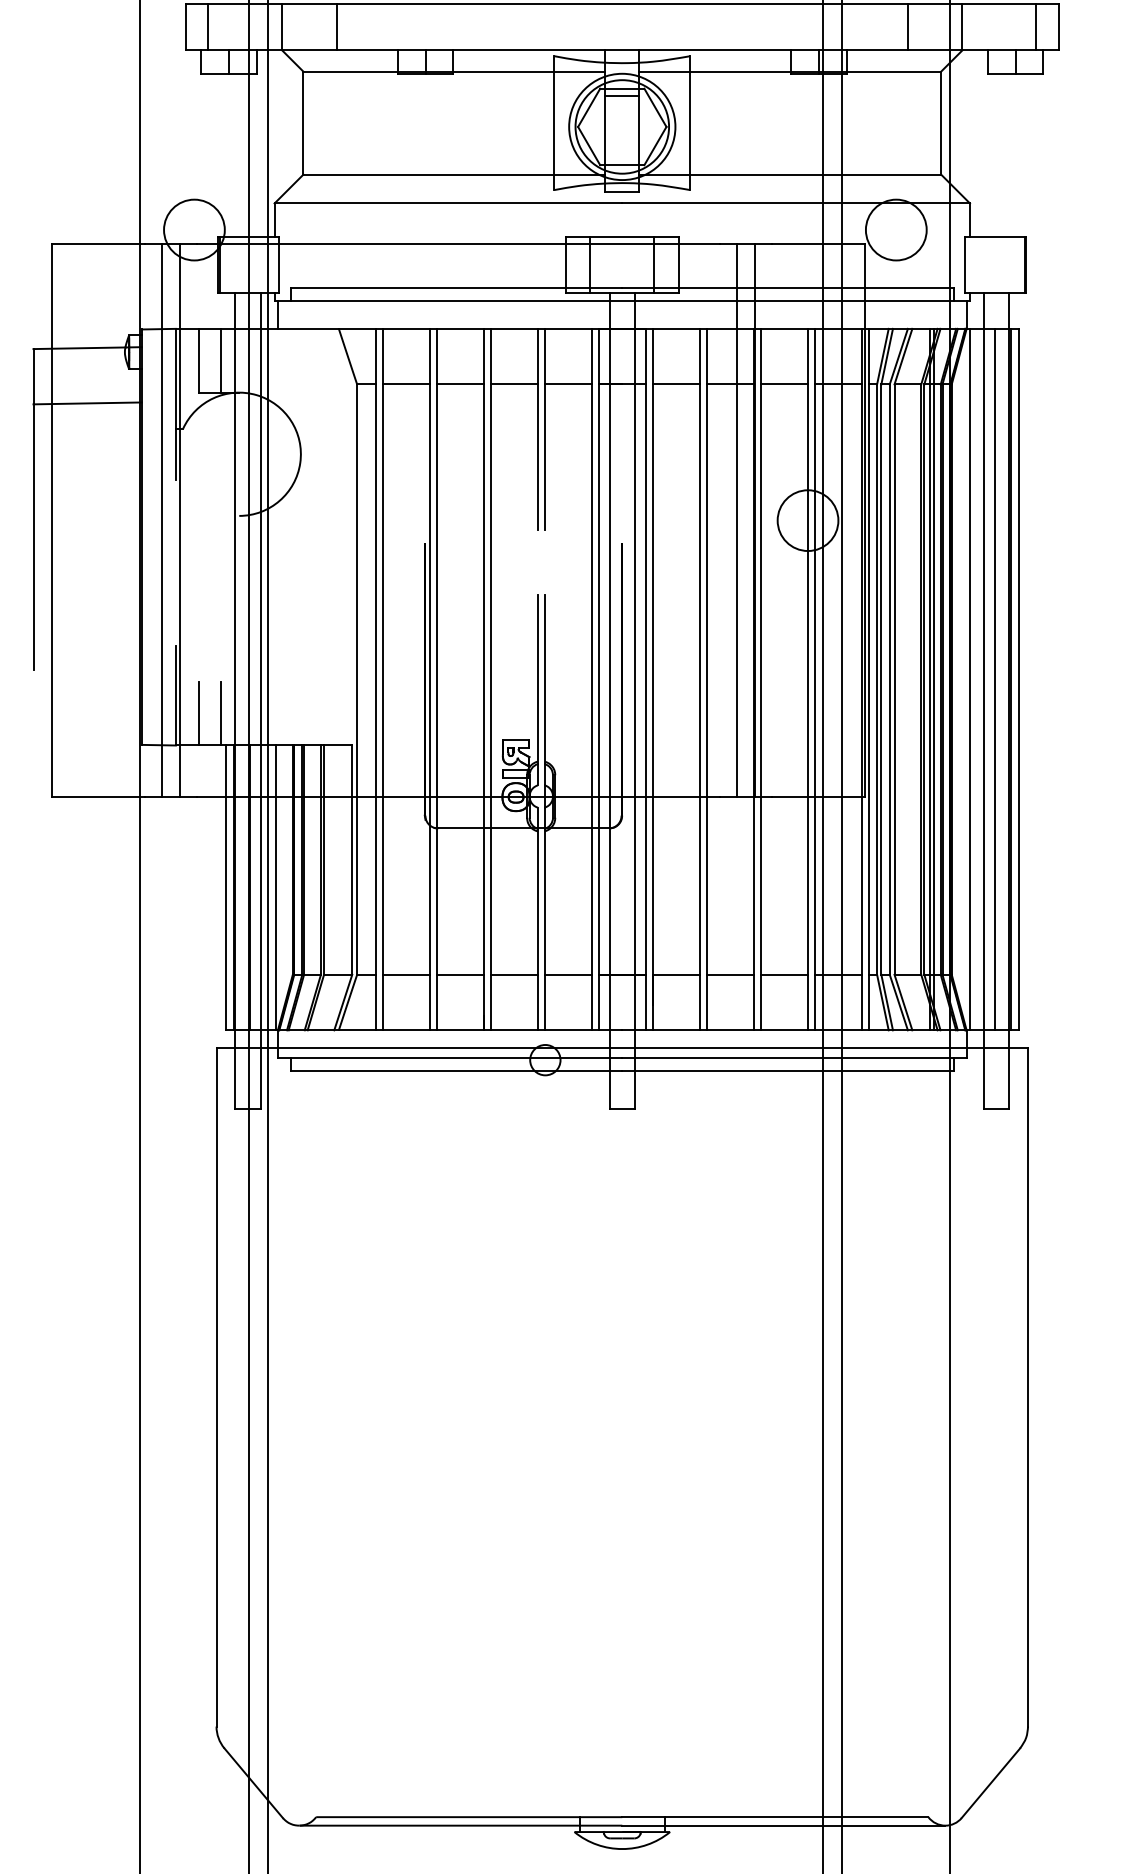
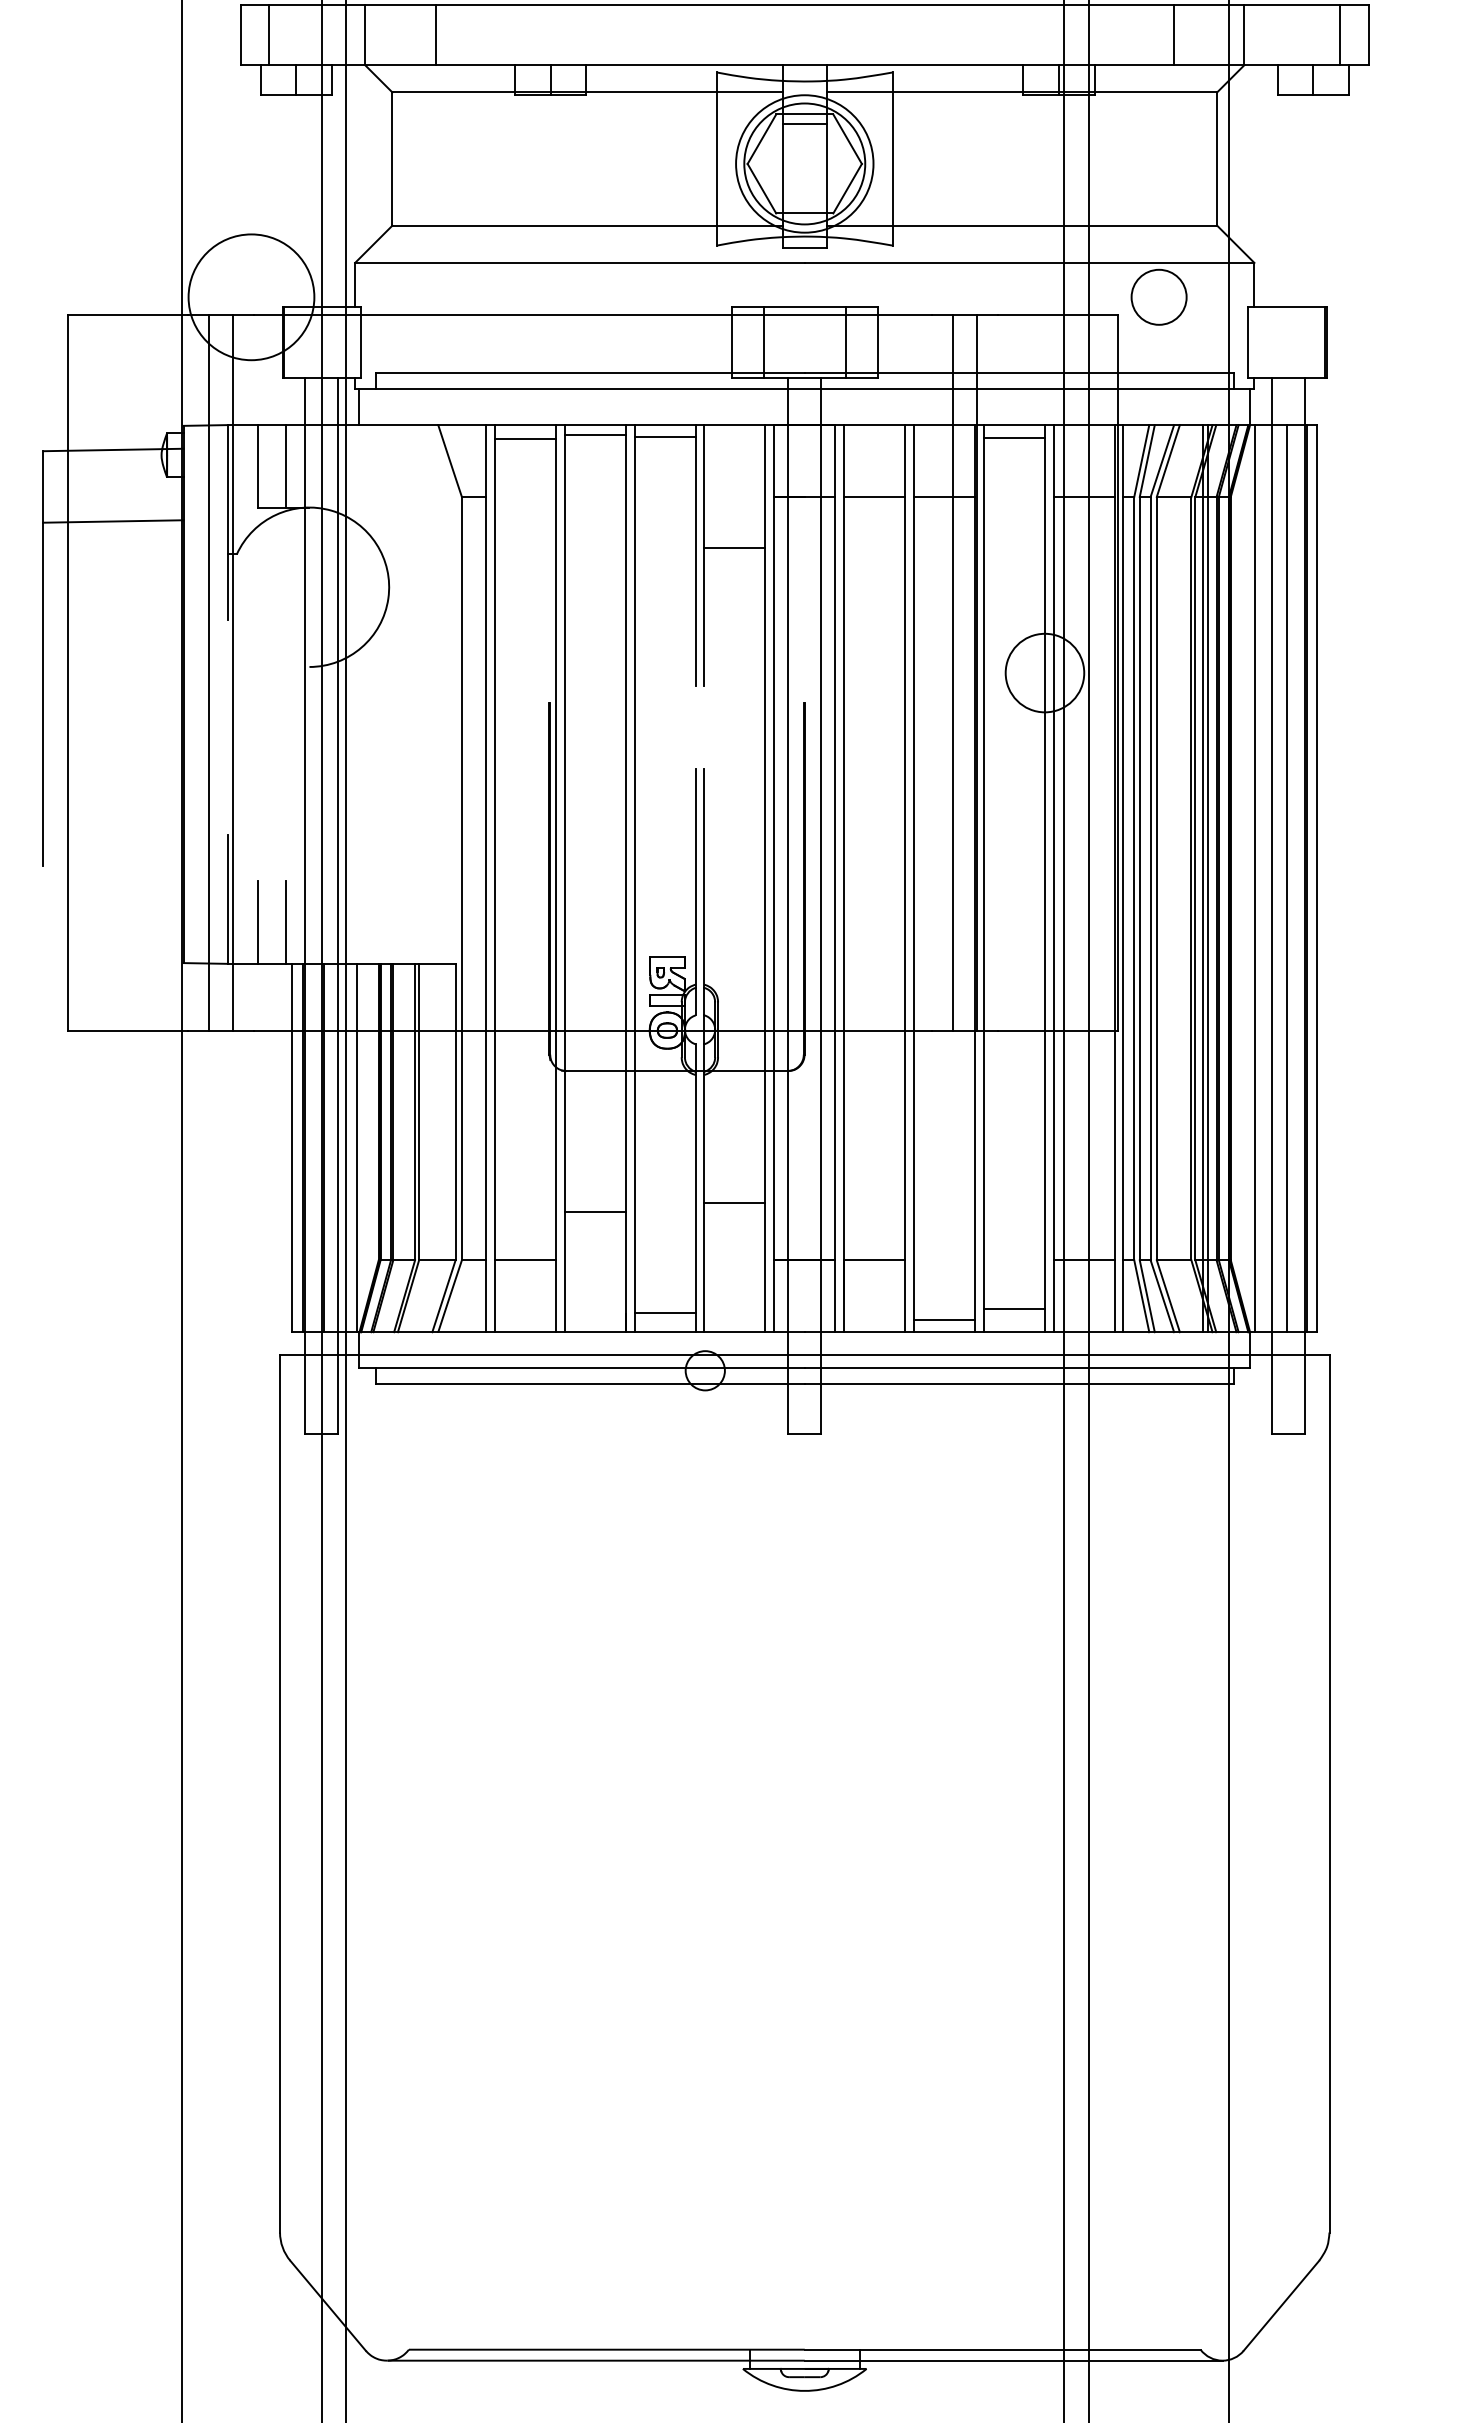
circle: (194, 230) -> (251, 297), size x1.6
circle: (895, 230) -> (1158, 297), size x0.7
line: (406, 384) -> (525, 438), moved
line: (459, 384) -> (594, 434), moved
line: (513, 384) -> (664, 436), moved
line: (567, 384) -> (734, 547), moved
line: (783, 384) -> (1013, 437), moved
line: (459, 974) -> (594, 1212), moved
line: (513, 974) -> (664, 1313), moved
line: (567, 974) -> (734, 1203), moved
line: (729, 974) -> (943, 1320), moved
line: (783, 974) -> (1013, 1309), moved

